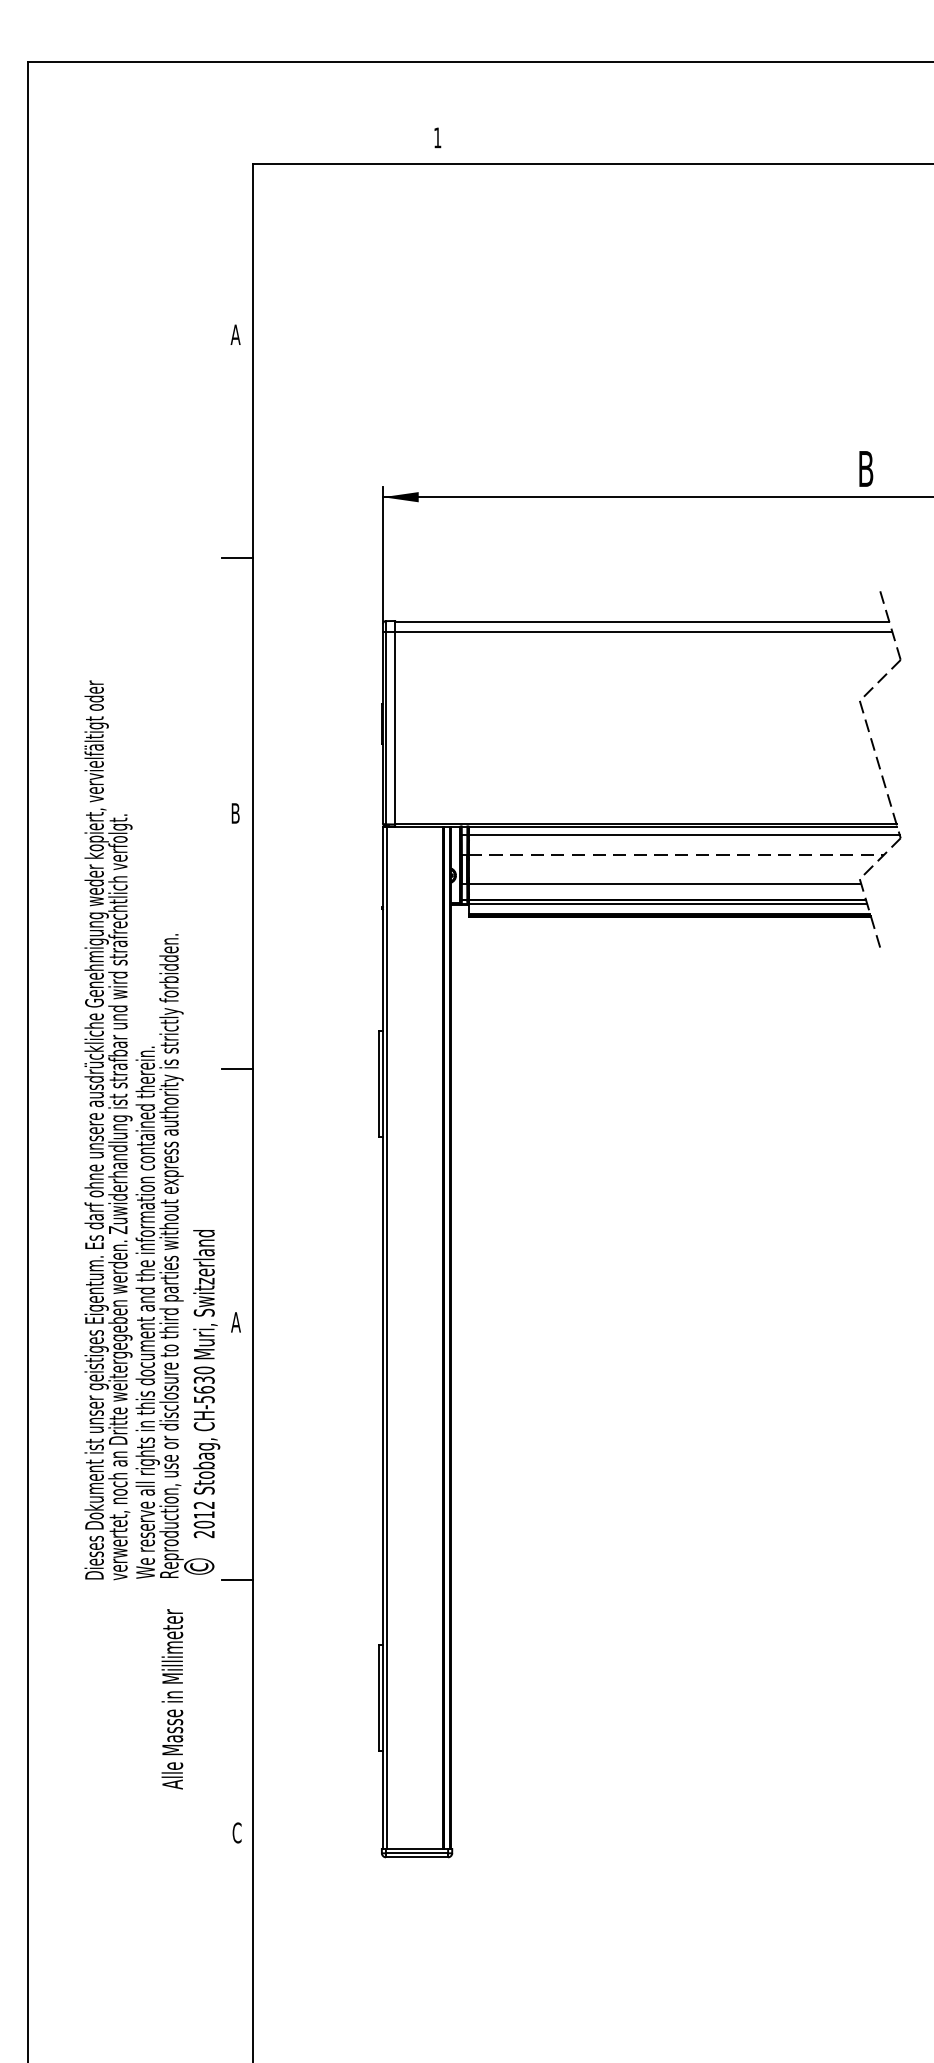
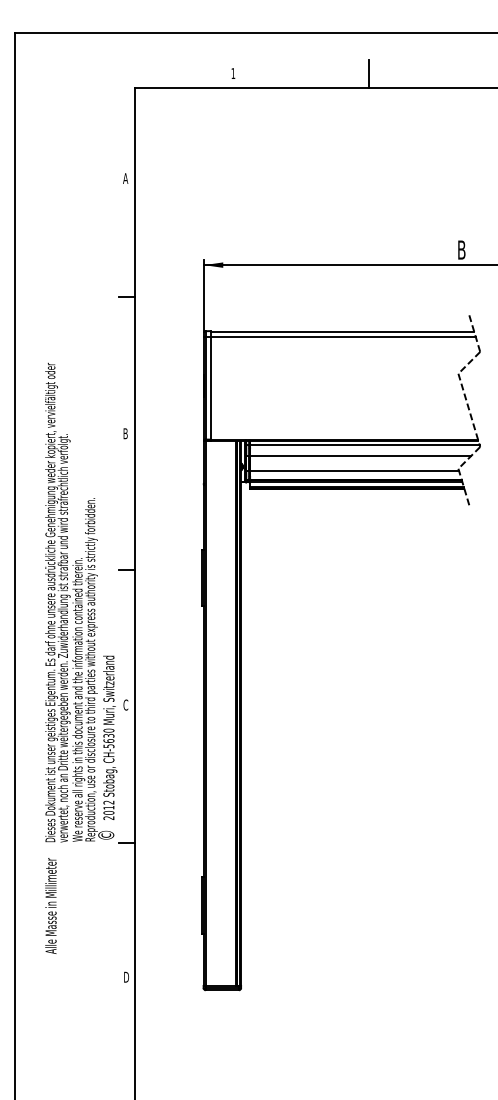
line: (693, 137) -> (369, 73), added
line: (676, 854) -> (360, 455), dashed -> solid
text: (235, 1321) -> (125, 704), A -> C
text: (171, 1698) -> (50, 905), moved
text: (237, 1831) -> (126, 976), C -> D

